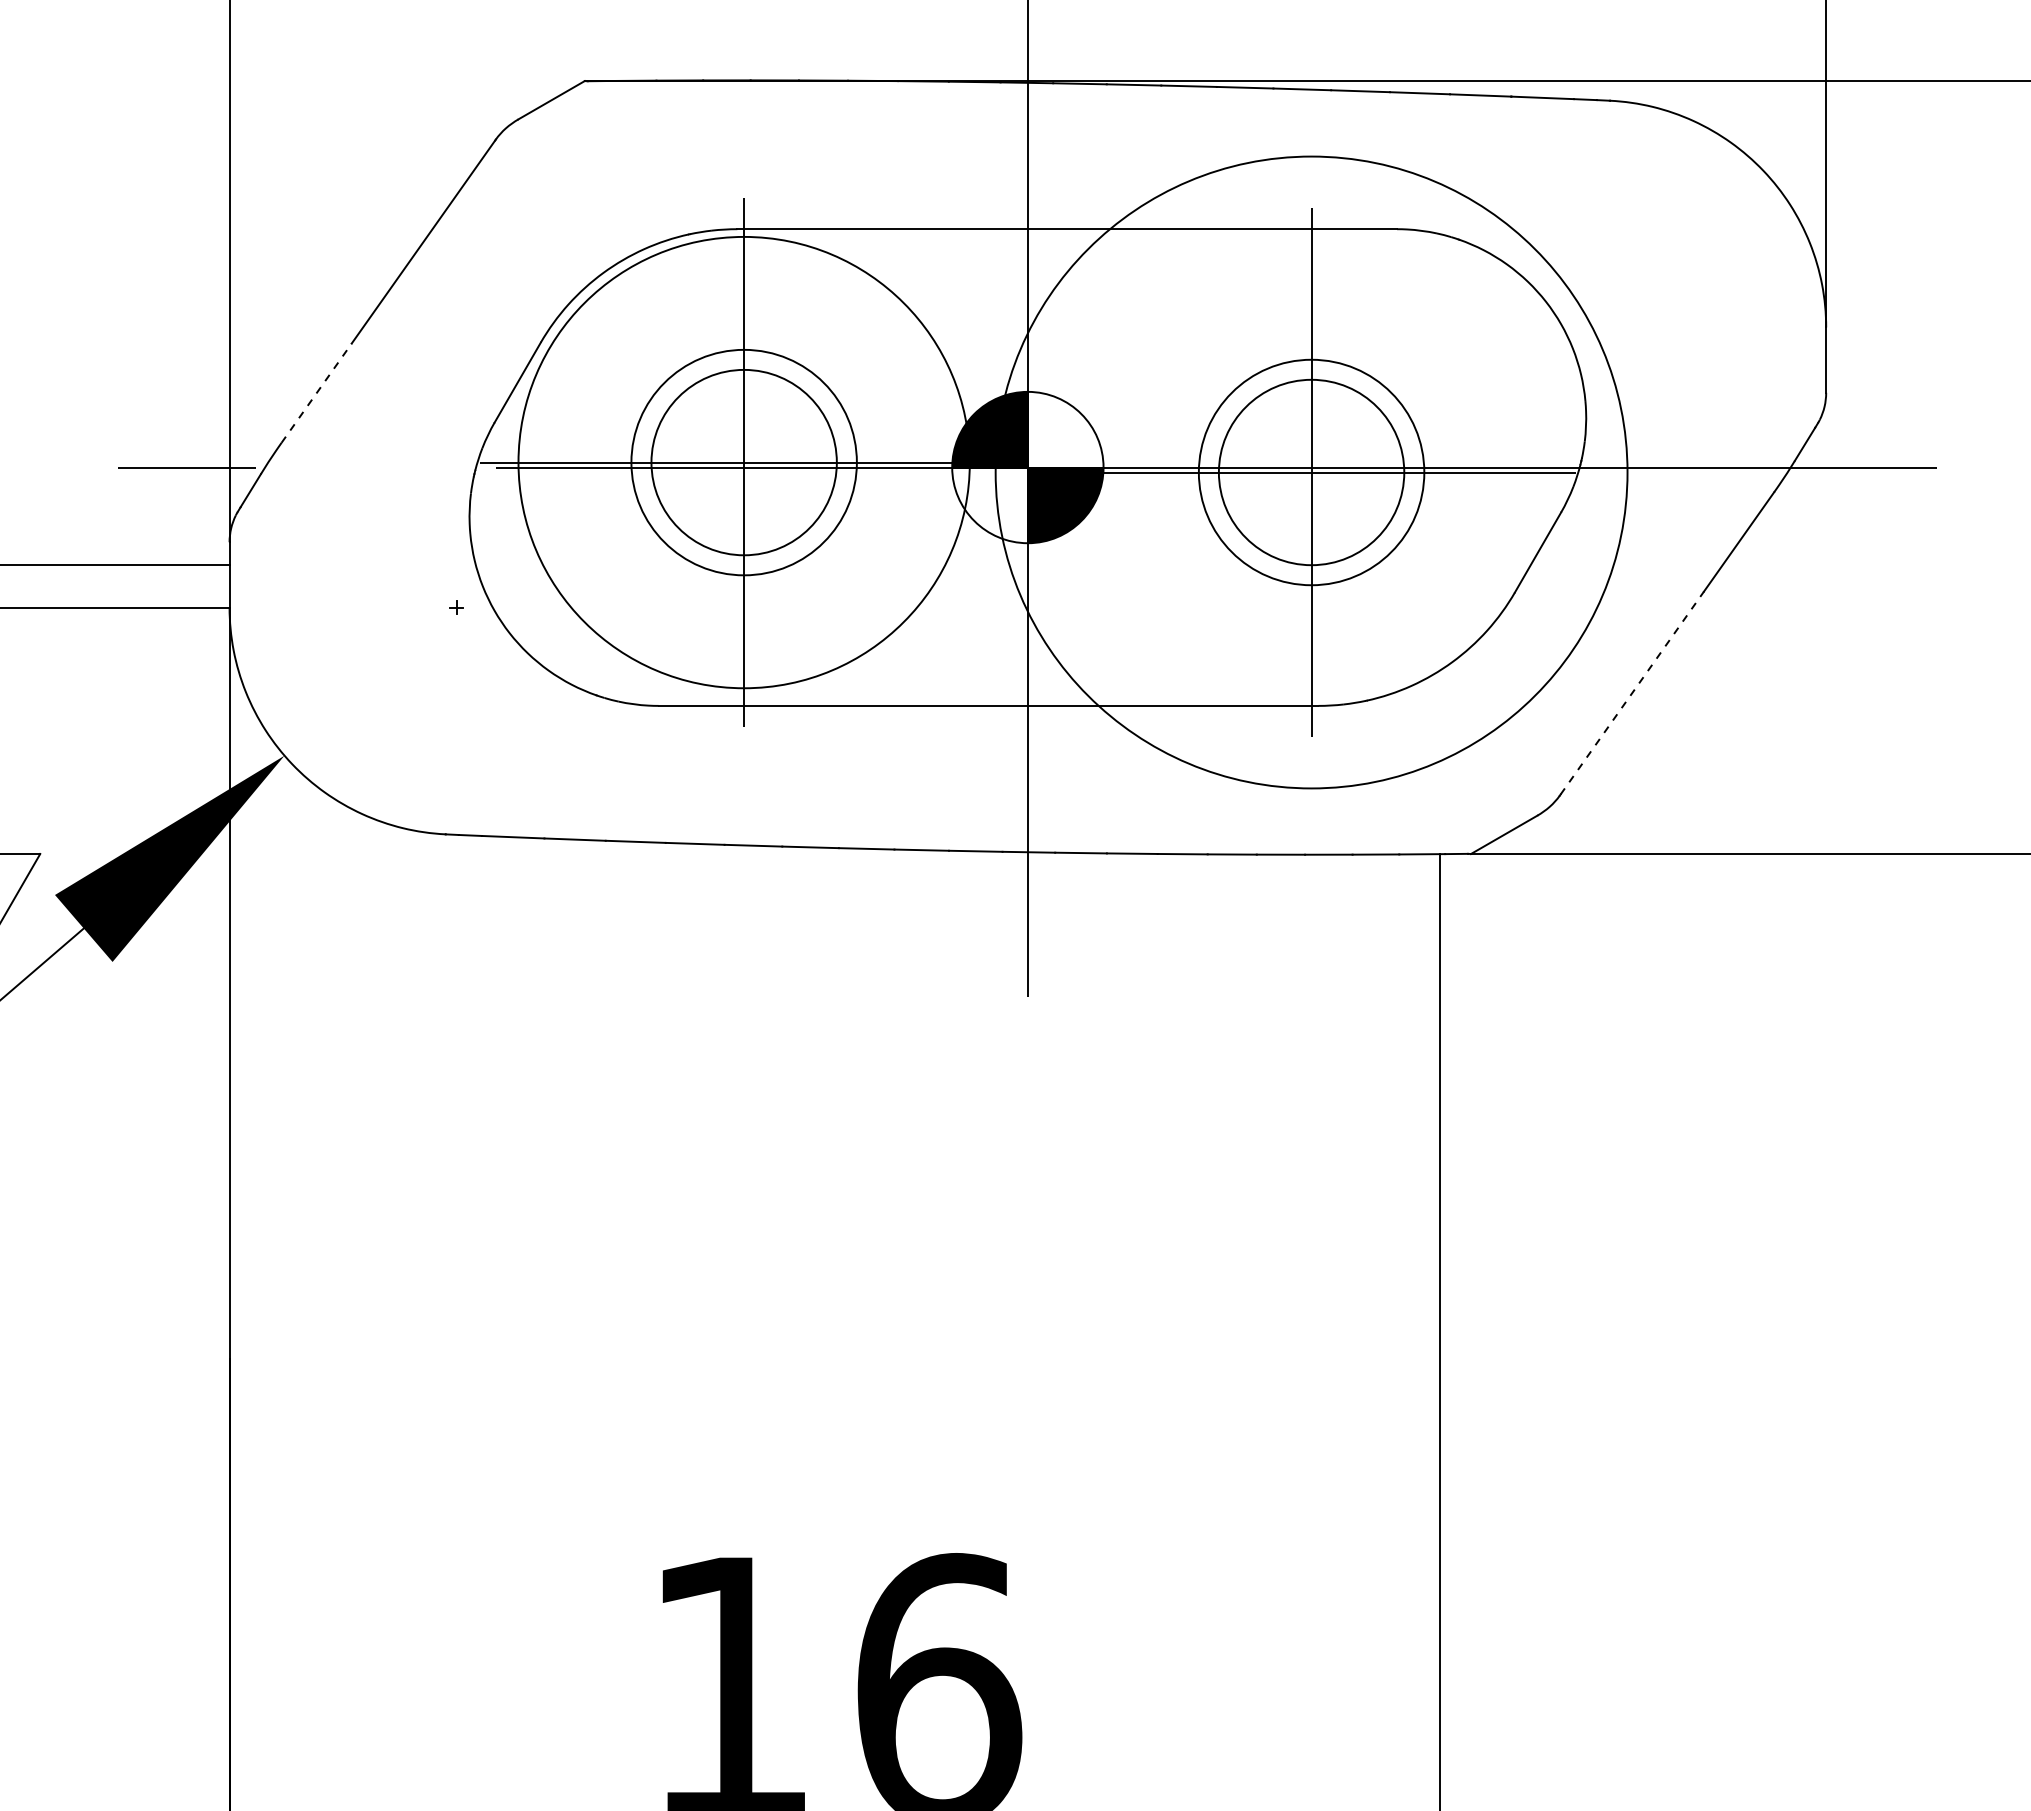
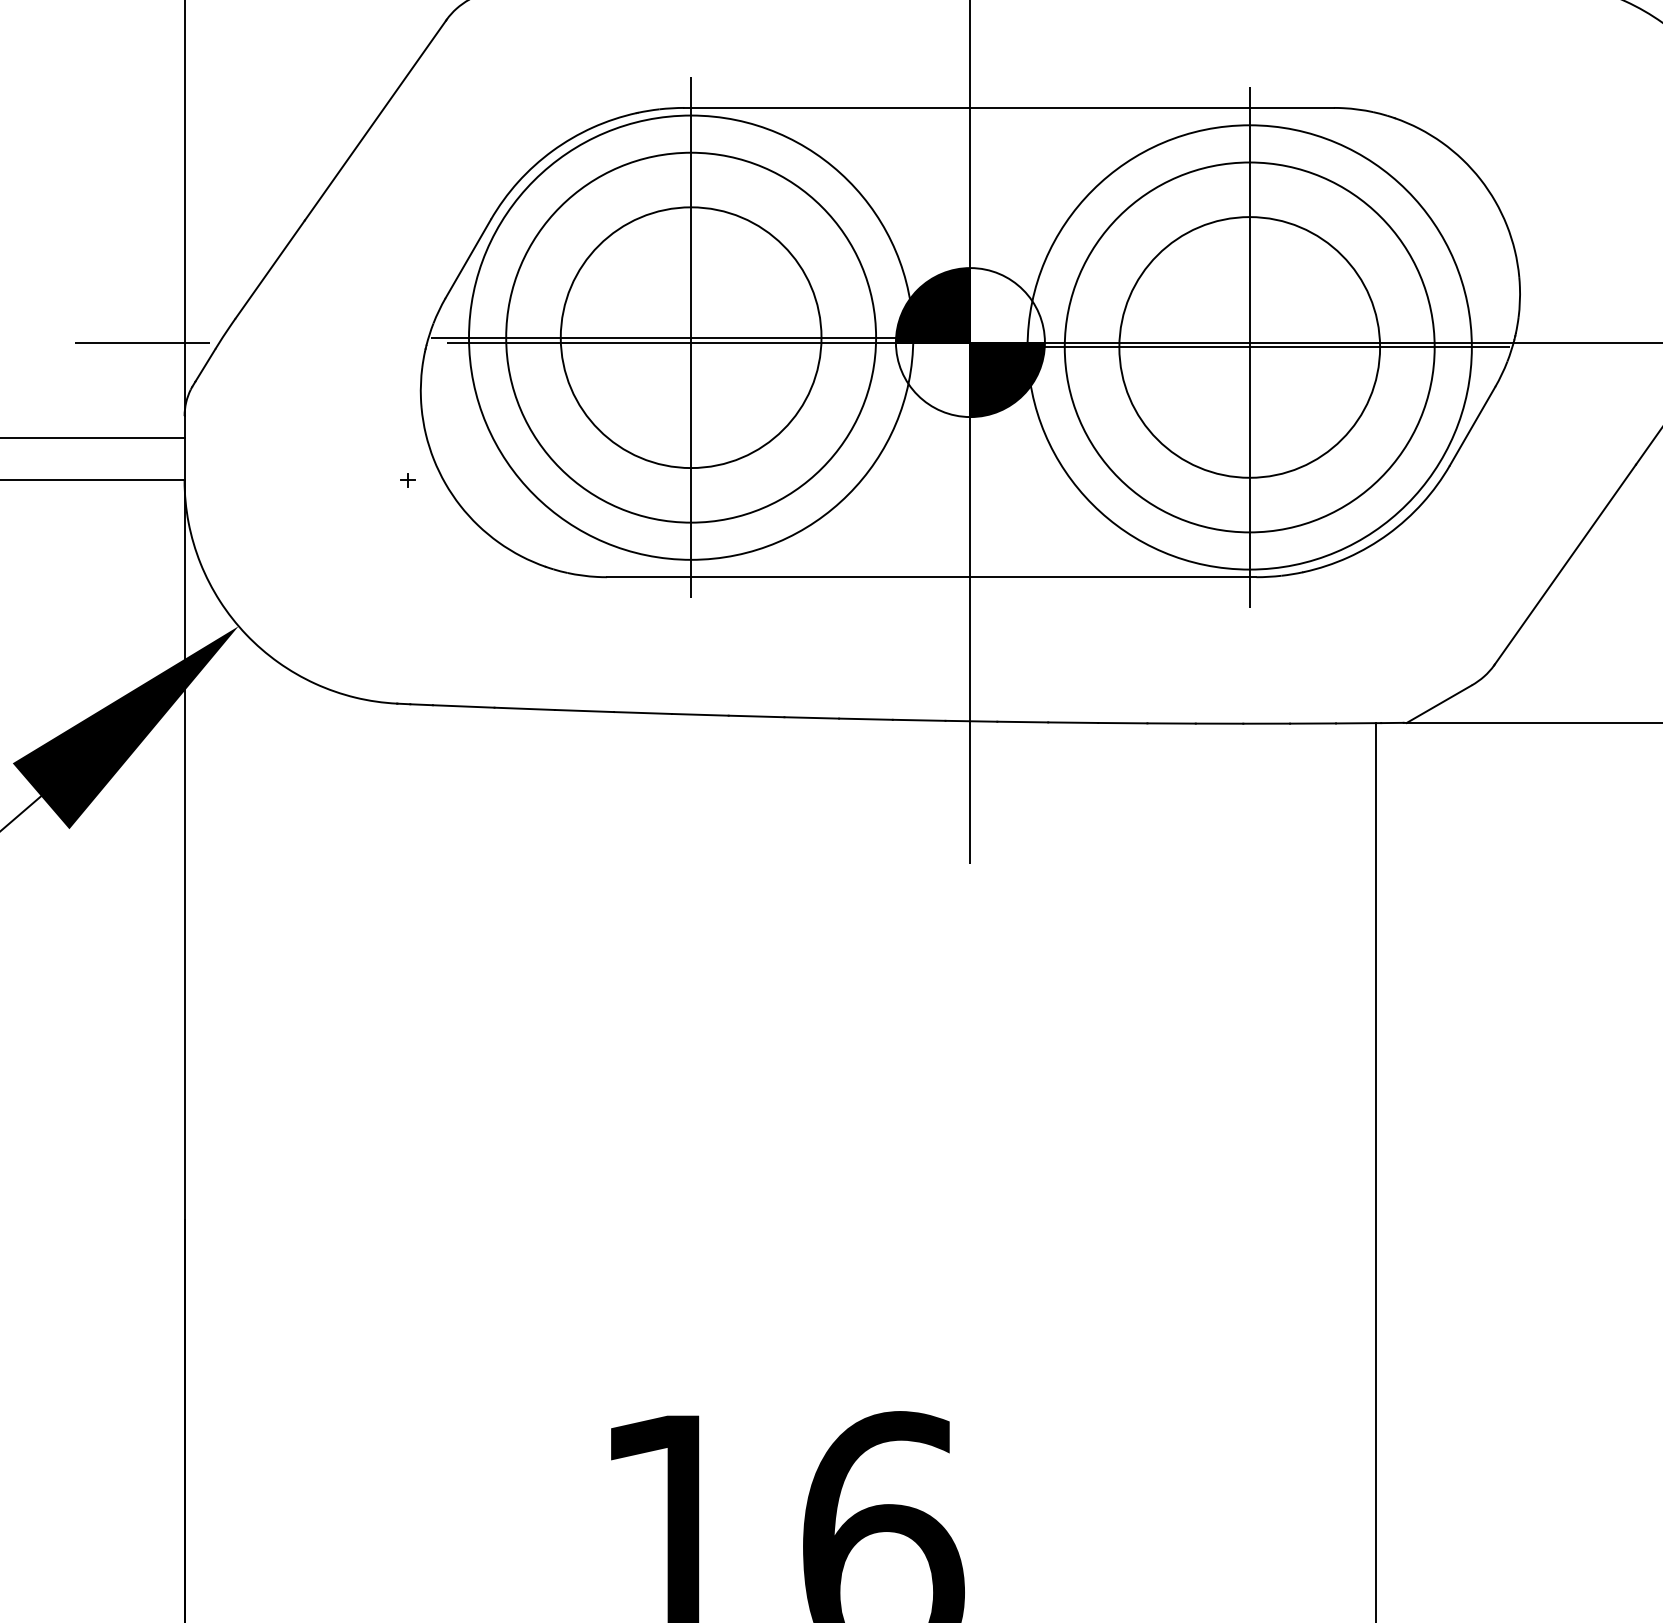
line: (316, 393) -> (270, 269), dashed -> solid
circle: (743, 462) -> (690, 337), size x1.43
circle: (744, 462) -> (691, 337), size x1.67
circle: (1311, 472) -> (1249, 347), size x0.71
circle: (1311, 472) -> (1249, 347), size x1.43
circle: (1311, 472) -> (1249, 347), size x1.67
line: (1632, 692) -> (1565, 564), dashed -> solid

